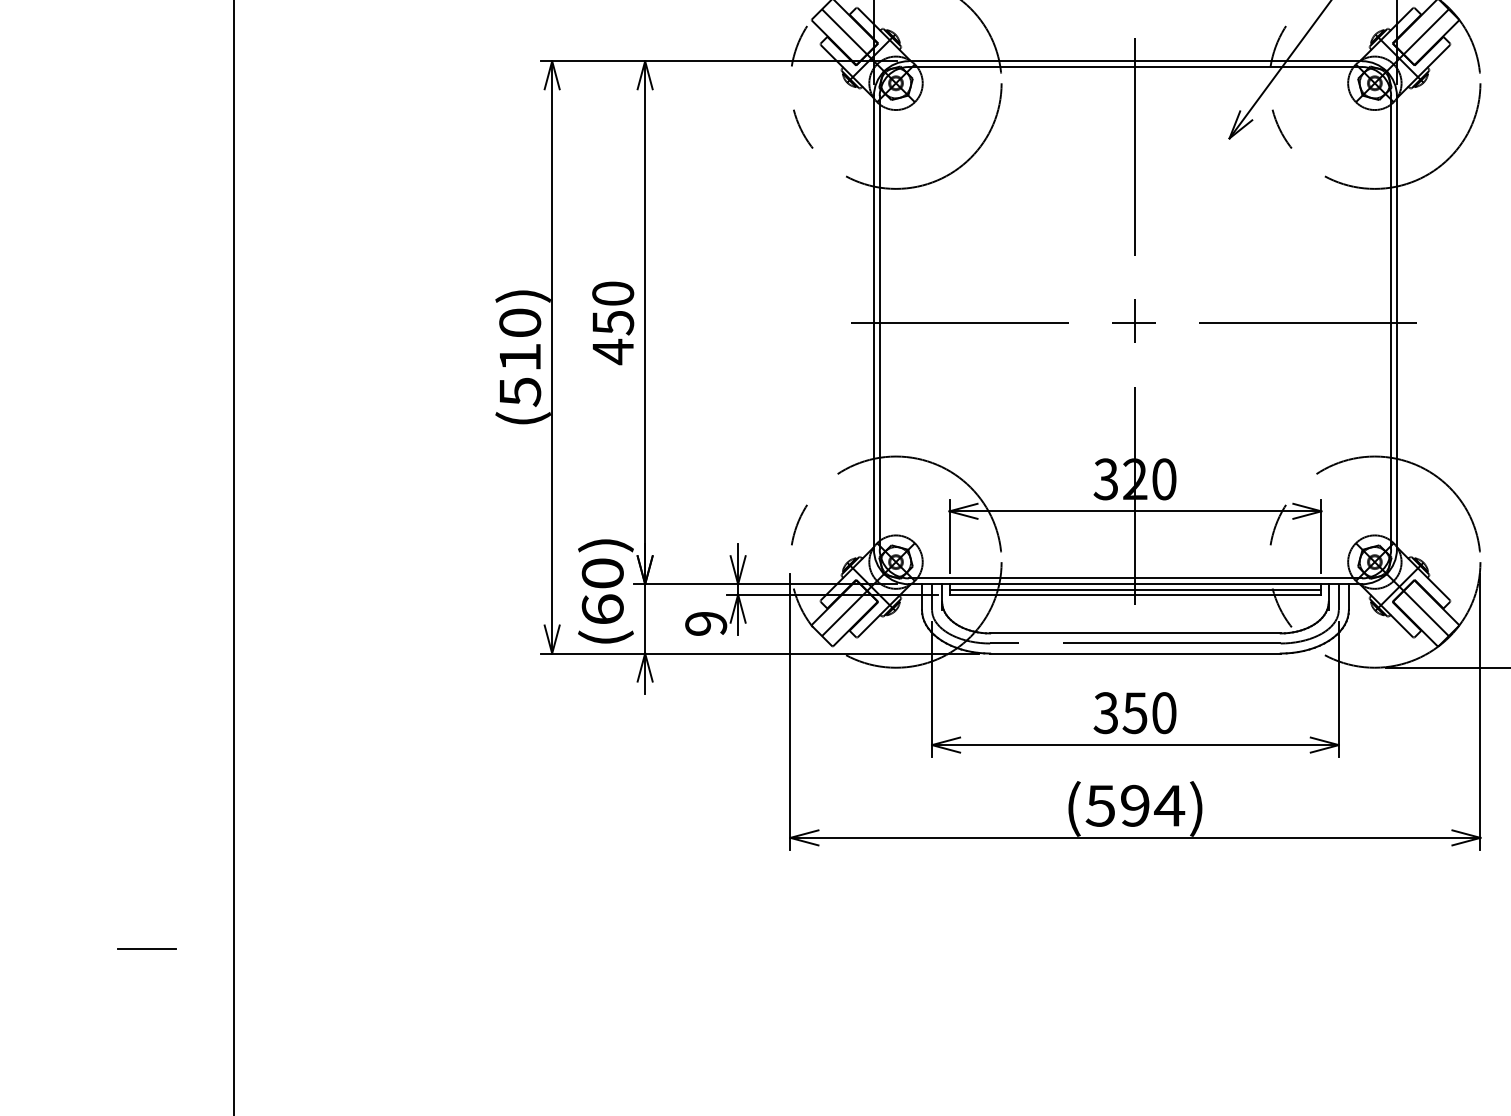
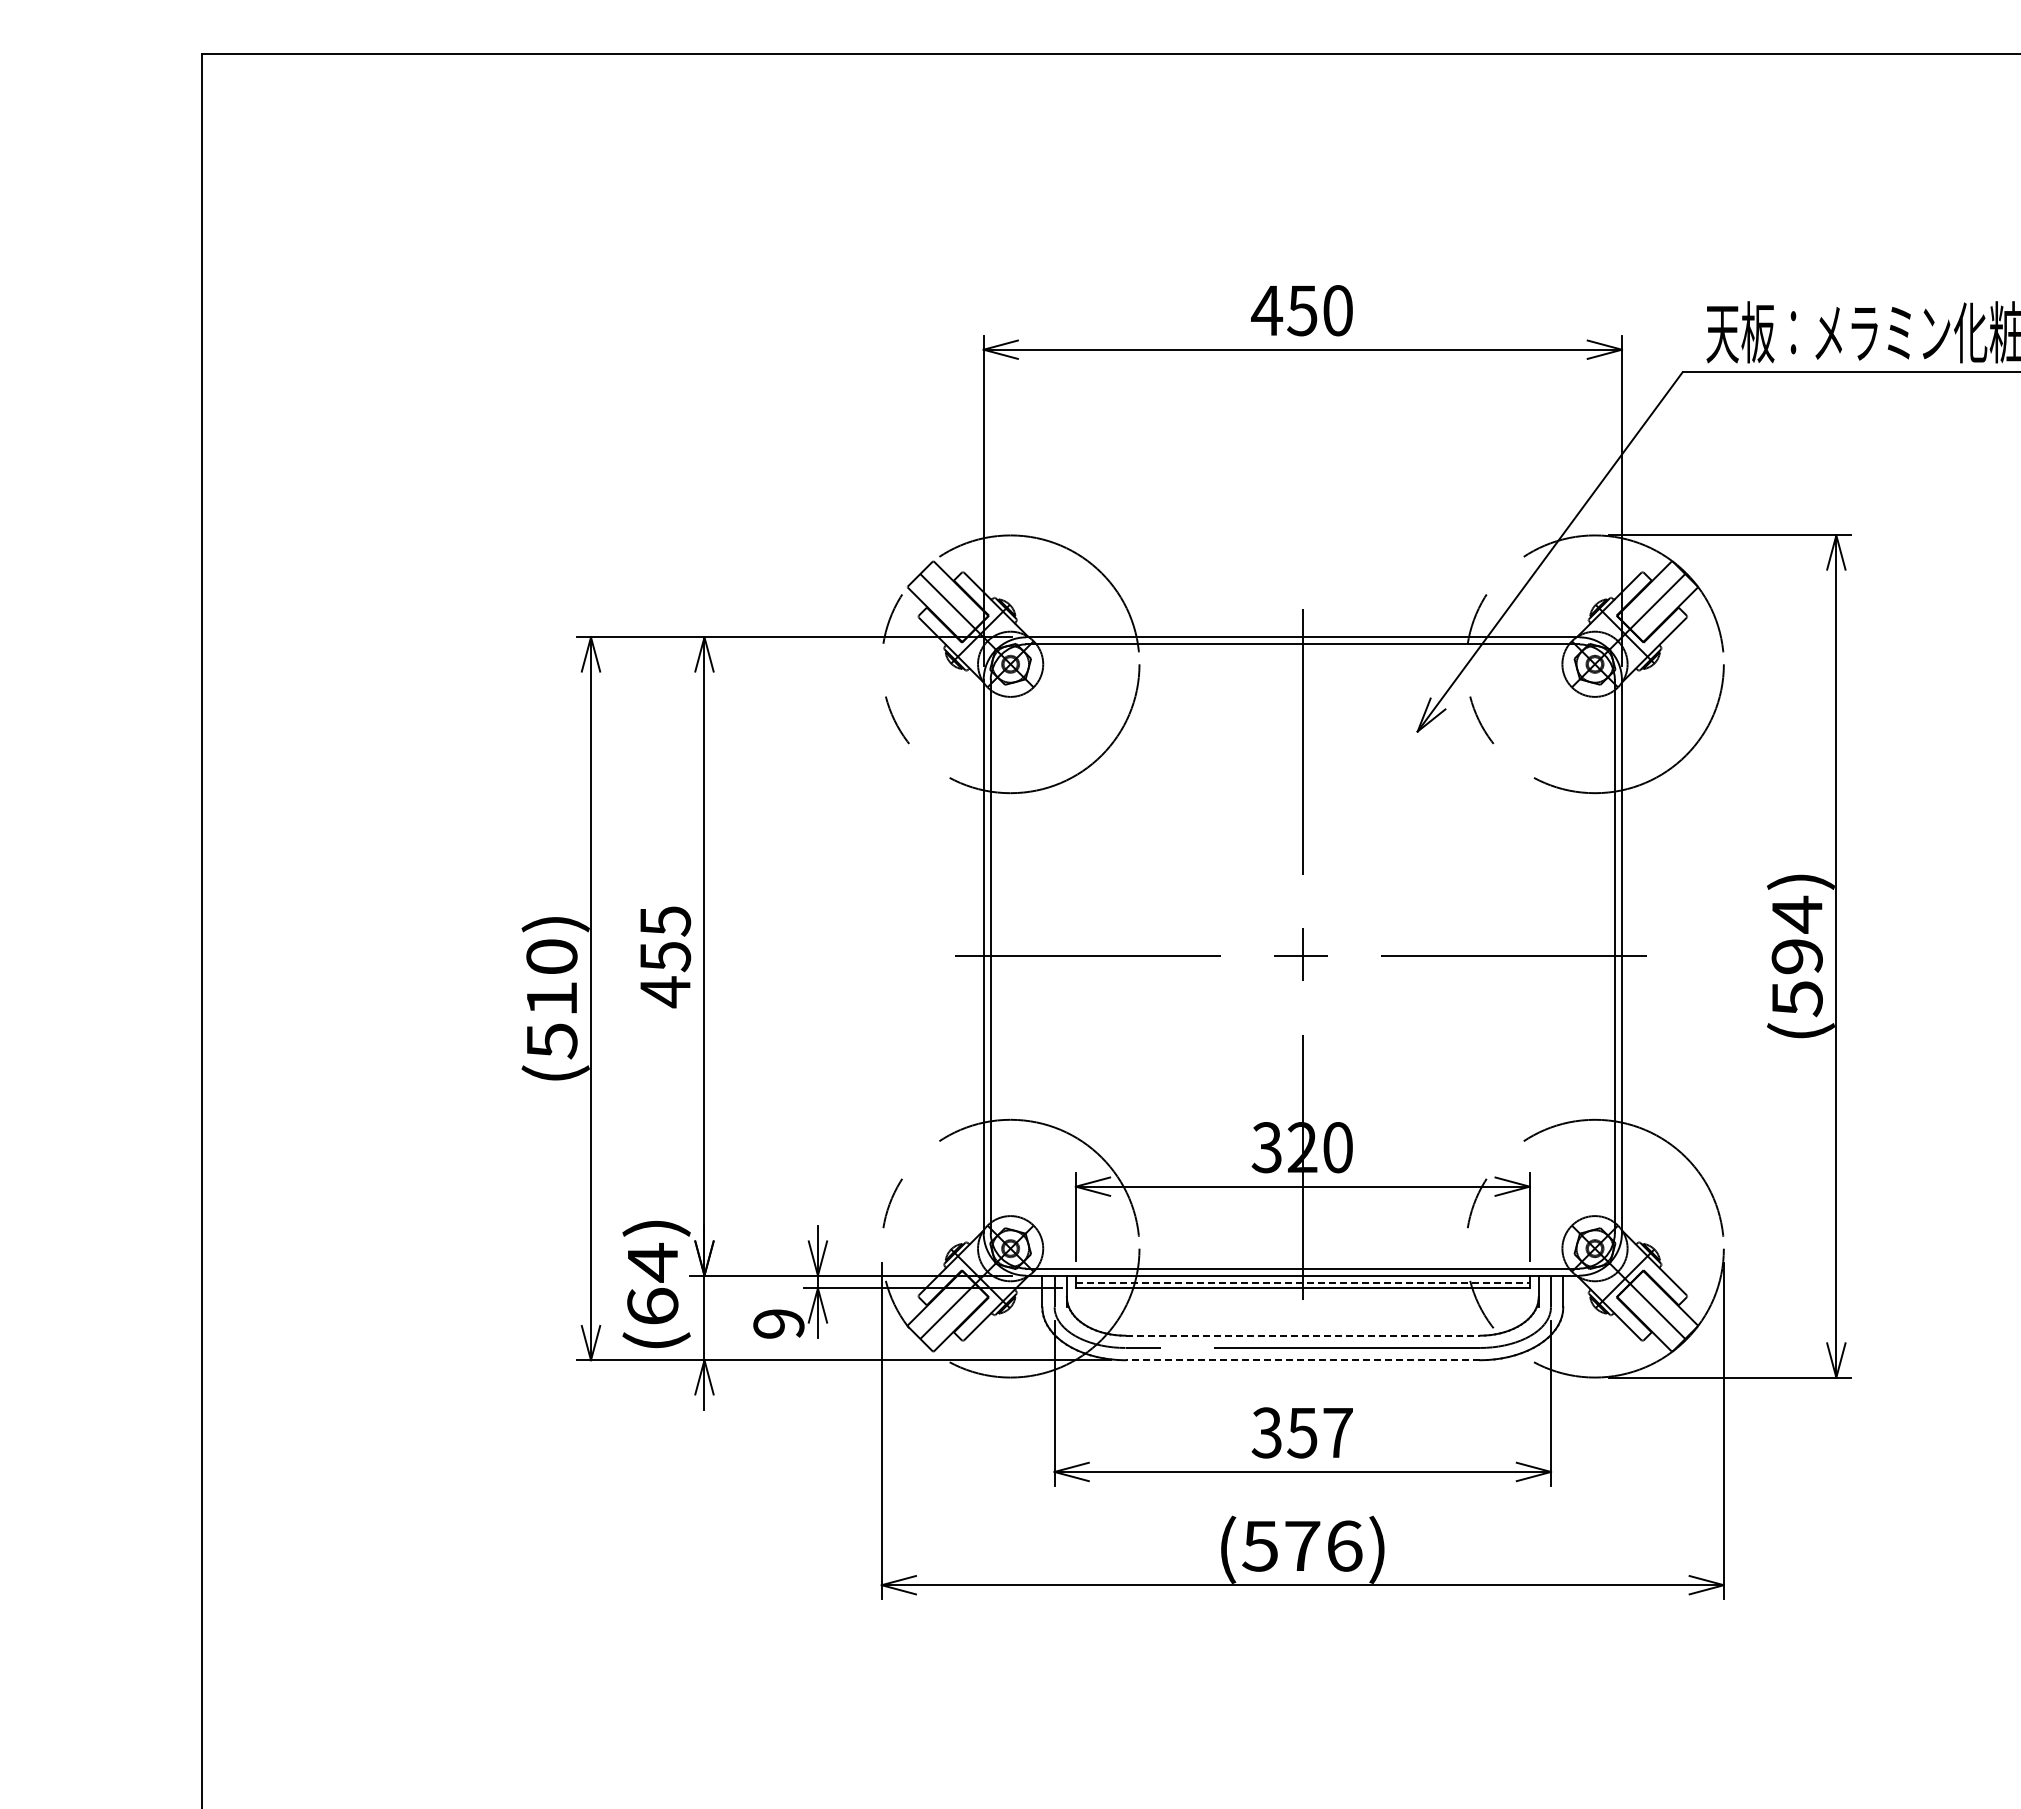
text: (613, 294) -> (665, 921), 450 -> 455
text: (602, 573) -> (652, 1262), (60) -> (64)
line: (1135, 589) -> (1302, 1282), solid -> dashed
line: (1136, 633) -> (1303, 1335), solid -> dashed
line: (1135, 653) -> (1302, 1360), solid -> dashed
text: (1163, 712) -> (1337, 1432), 350 -> 357
text: (1153, 805) -> (1324, 1545), (594) -> (576)
line: (146, 948) -> (96, 1720), removed

